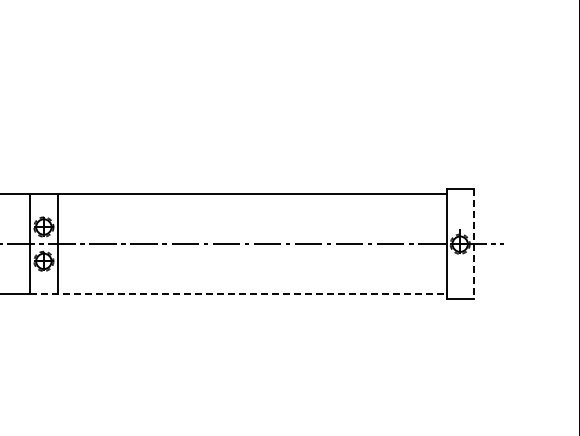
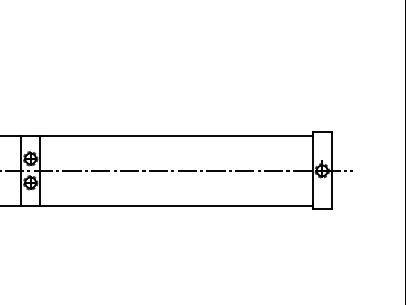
line: (473, 244) -> (331, 171), dashed -> solid
line: (238, 294) -> (166, 206), dashed -> solid

